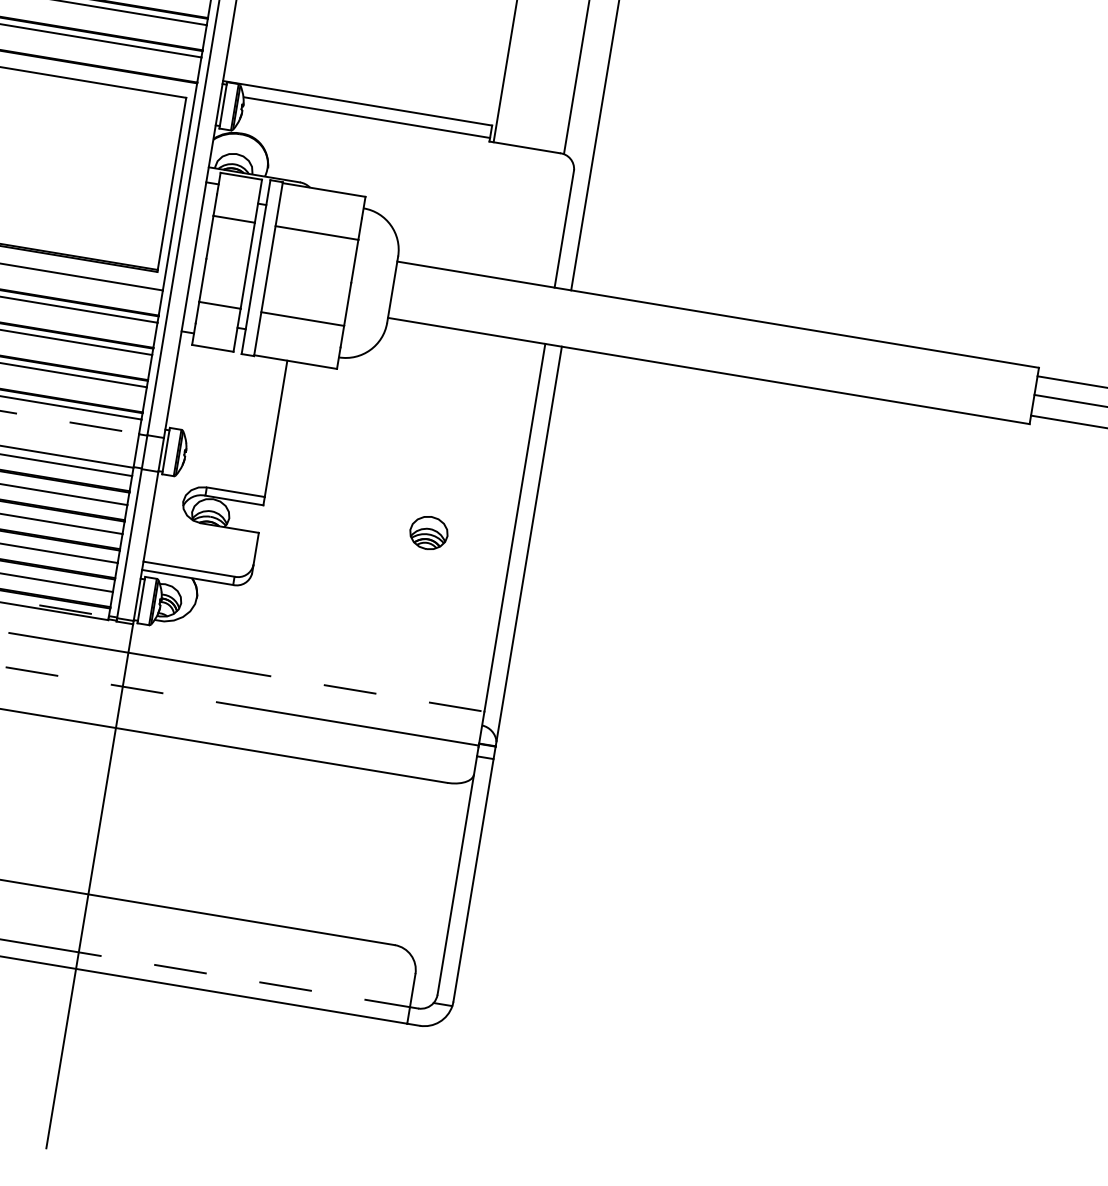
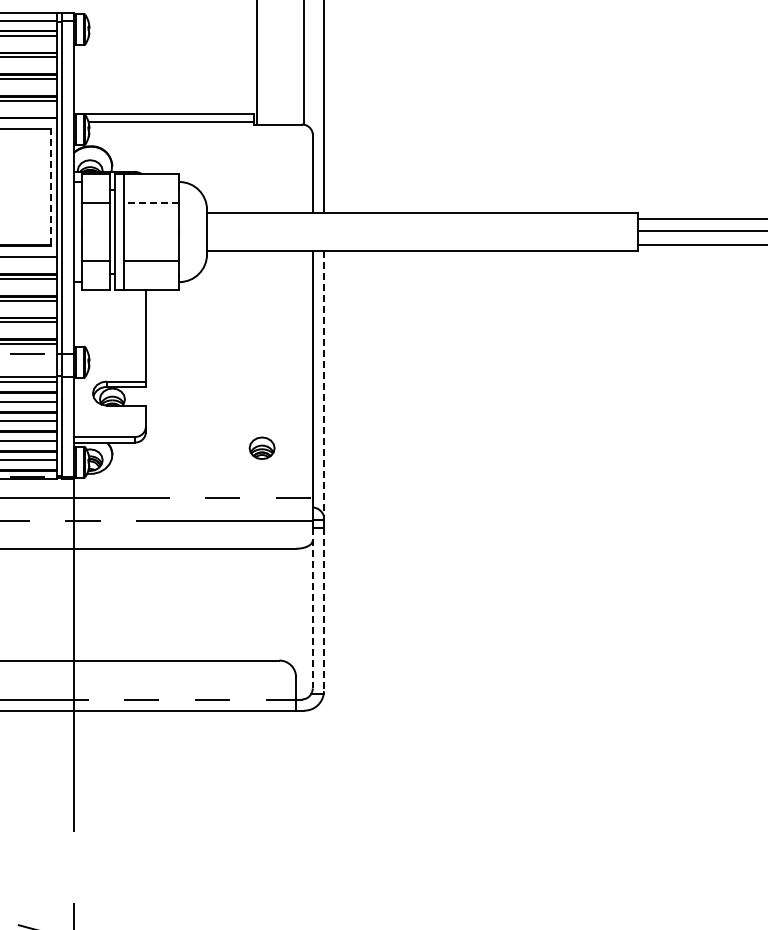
line: (172, 183) -> (51, 186), solid -> dashed
line: (317, 233) -> (151, 203), solid -> dashed
part: (428, 531) -> (261, 447), moved
line: (528, 543) -> (323, 383), solid -> dashed
line: (456, 875) -> (312, 608), solid -> dashed
line: (472, 879) -> (323, 609), solid -> dashed

